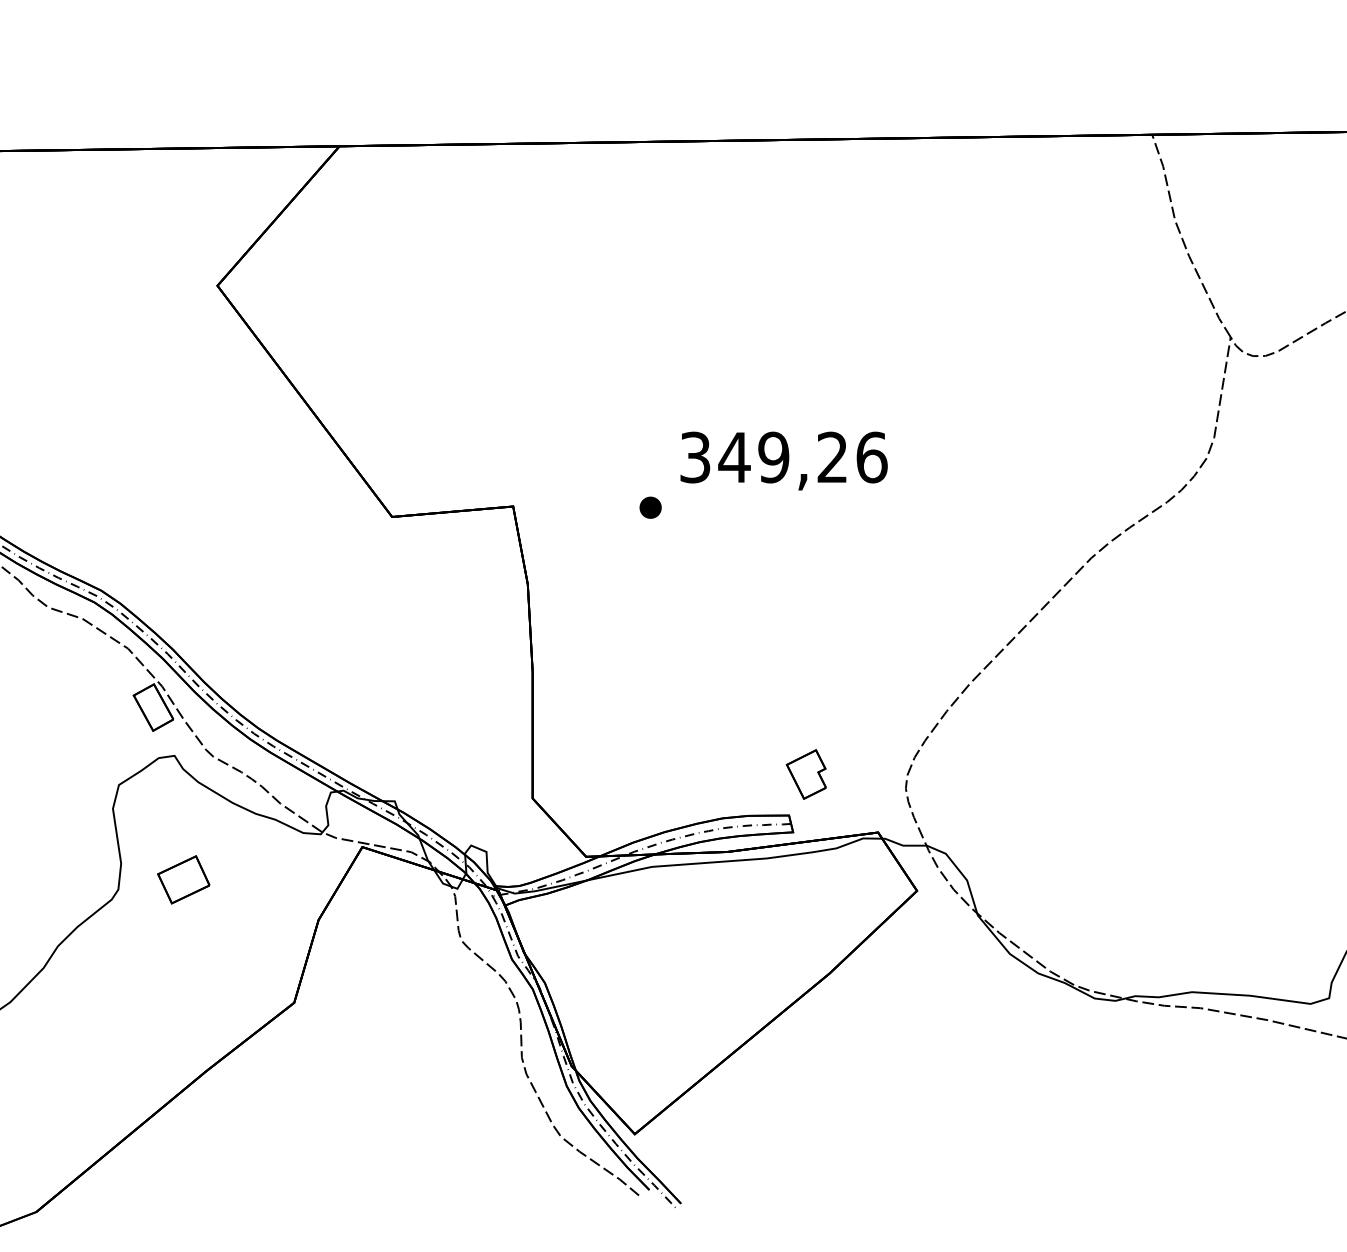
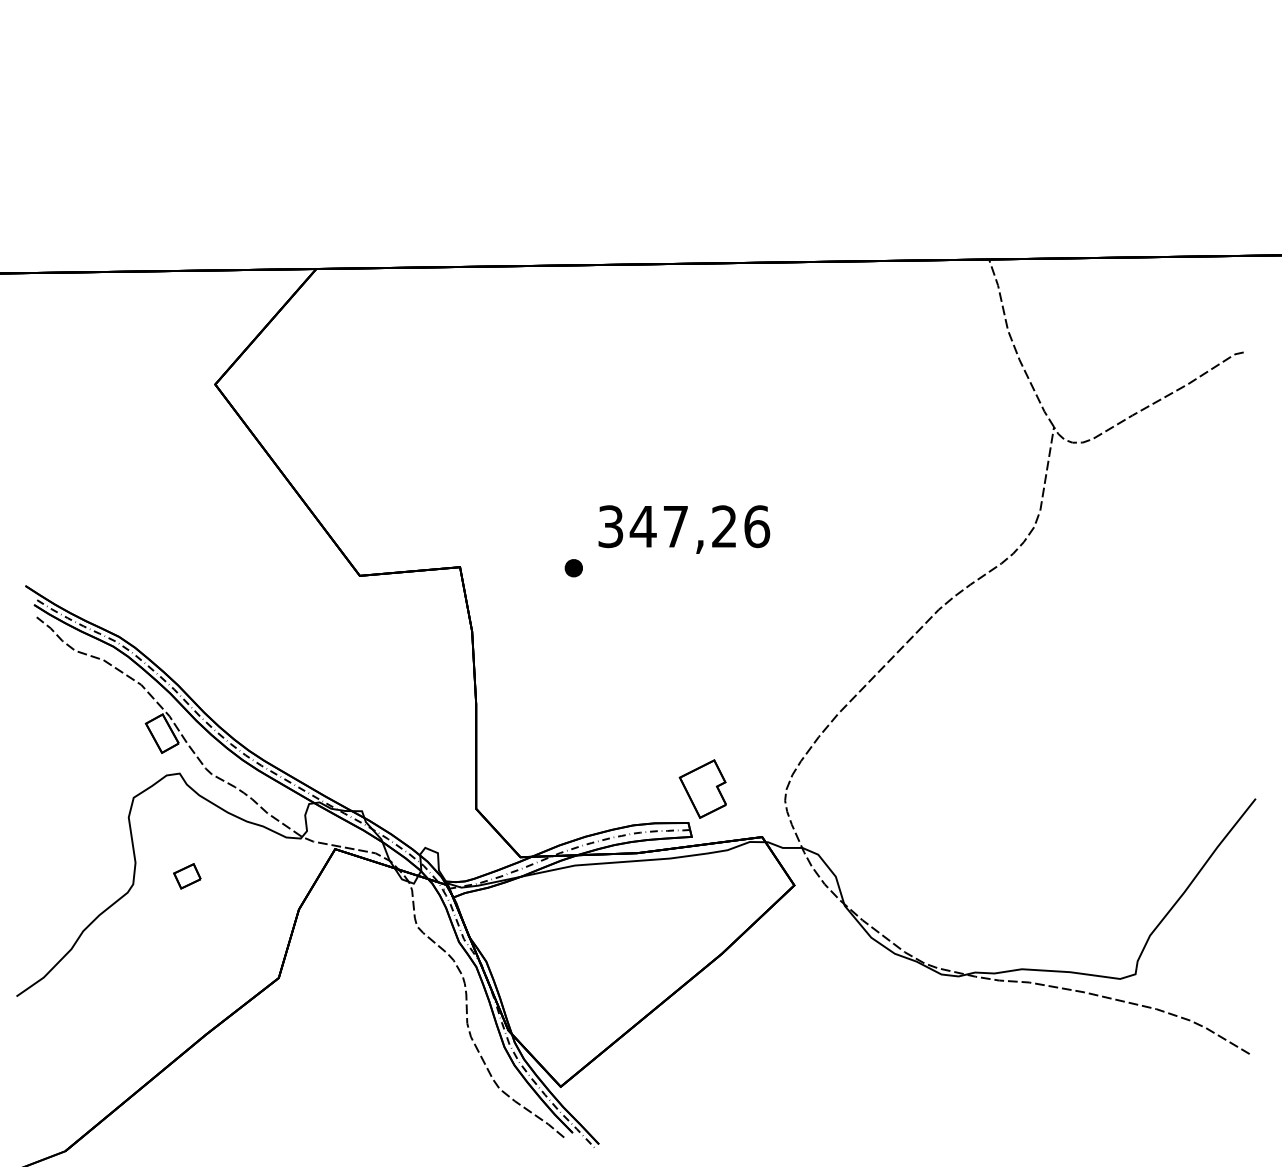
text: (773, 457) -> (675, 526), 349,26 -> 347,26
part: (806, 773) -> (702, 788), size x1.43
part: (183, 880) -> (187, 876), size x0.62

